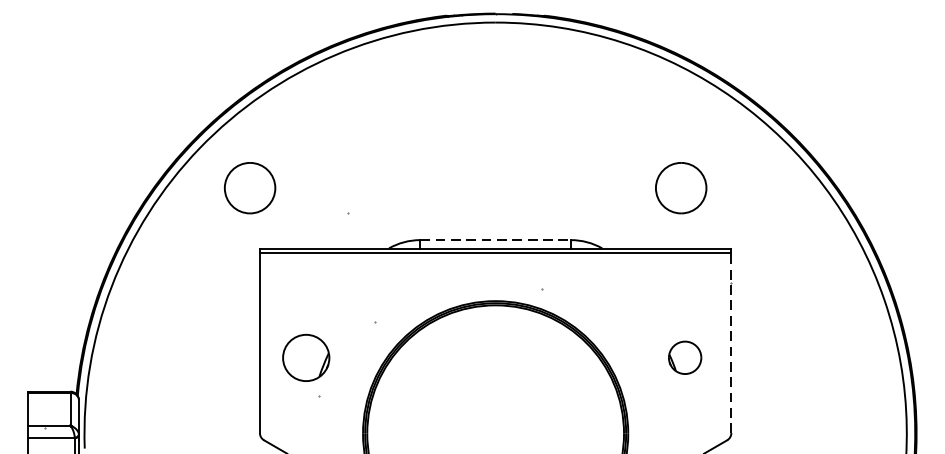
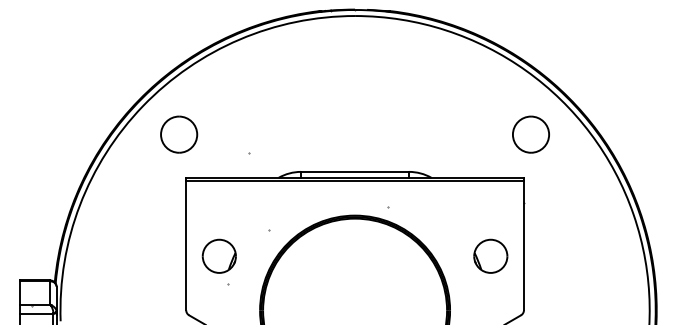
part: (680, 187) -> (530, 134), moved
line: (496, 239) -> (355, 171), dashed -> solid
line: (730, 342) -> (523, 245), dashed -> solid
part: (684, 356) -> (490, 255), size x1.43

